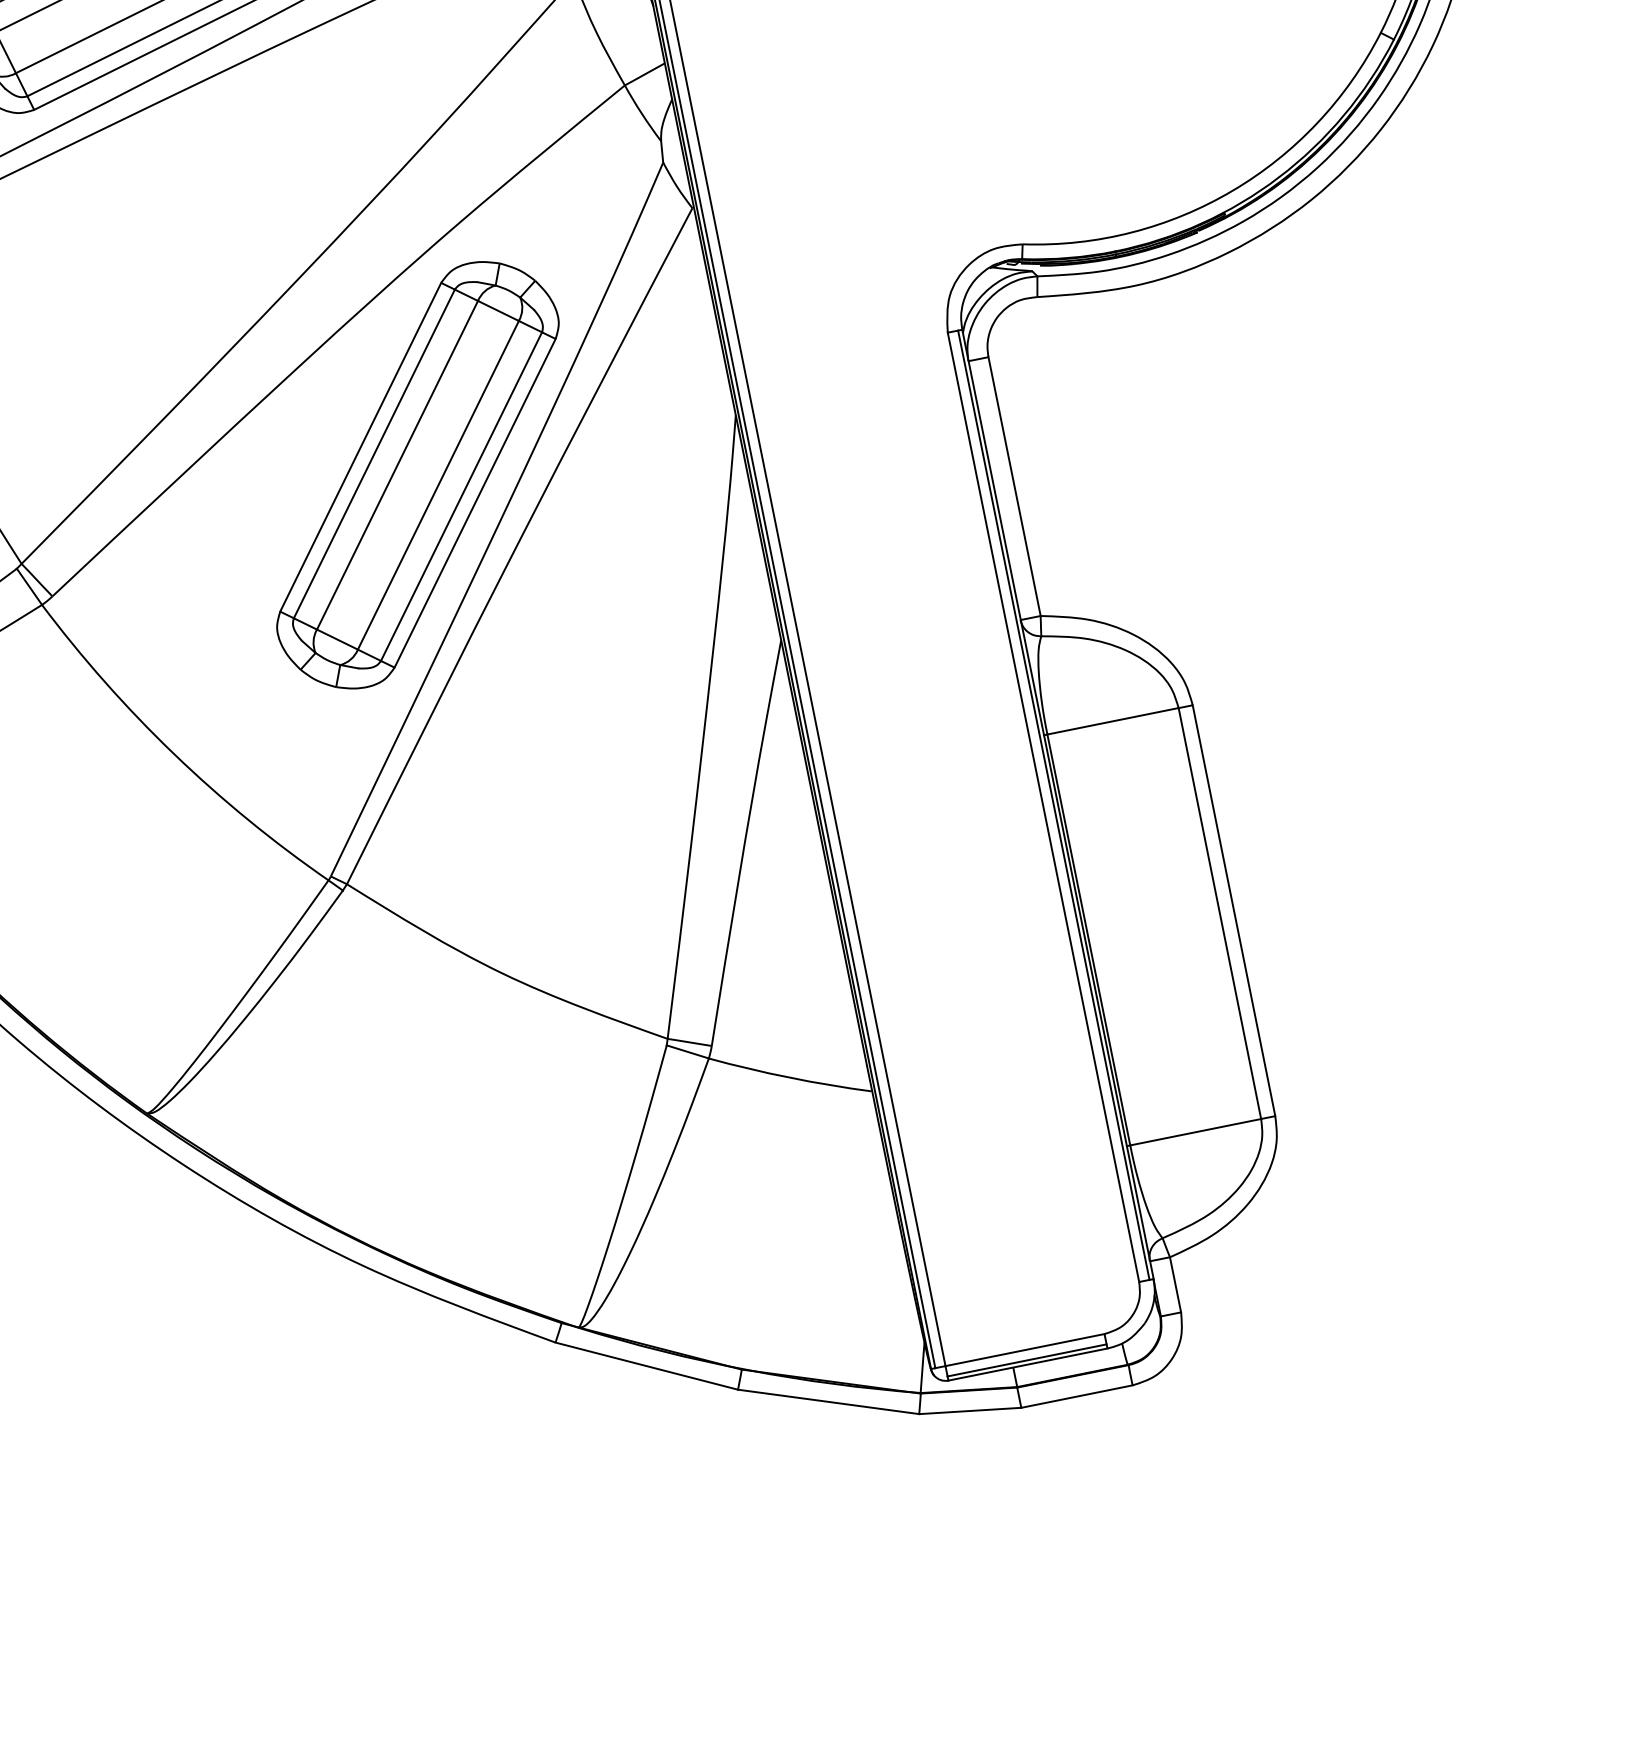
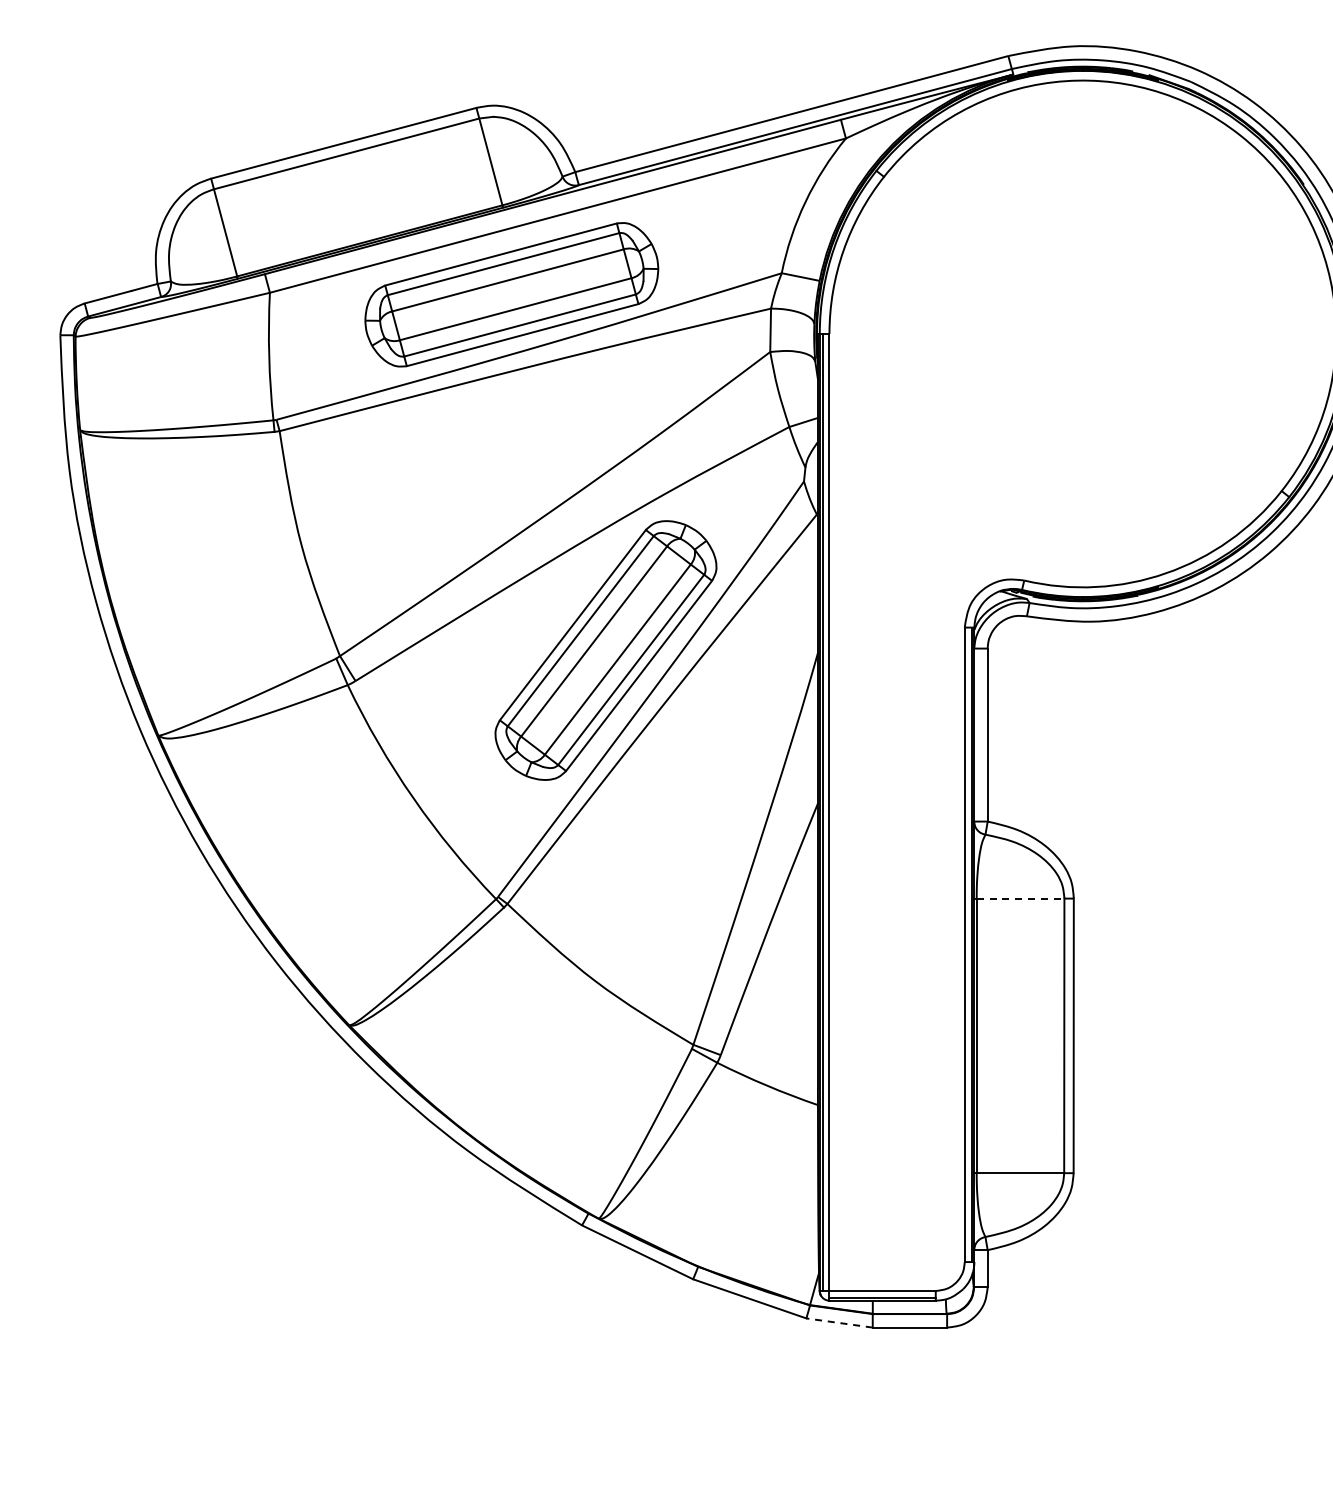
line: (1112, 721) -> (1020, 898), solid -> dashed
line: (970, 1410) -> (839, 1322), solid -> dashed

